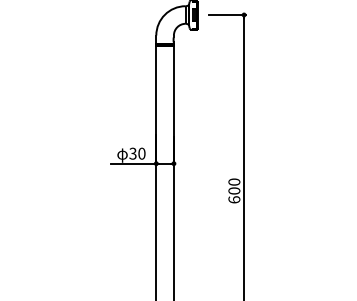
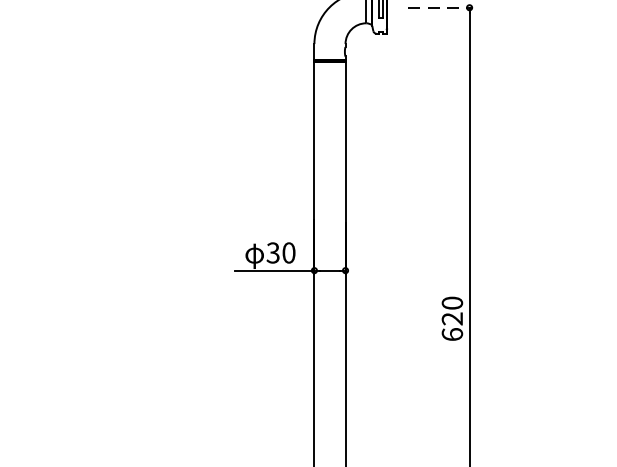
line: (228, 15) -> (442, 8), solid -> dashed
text: (234, 190) -> (452, 318), 600 -> 620

